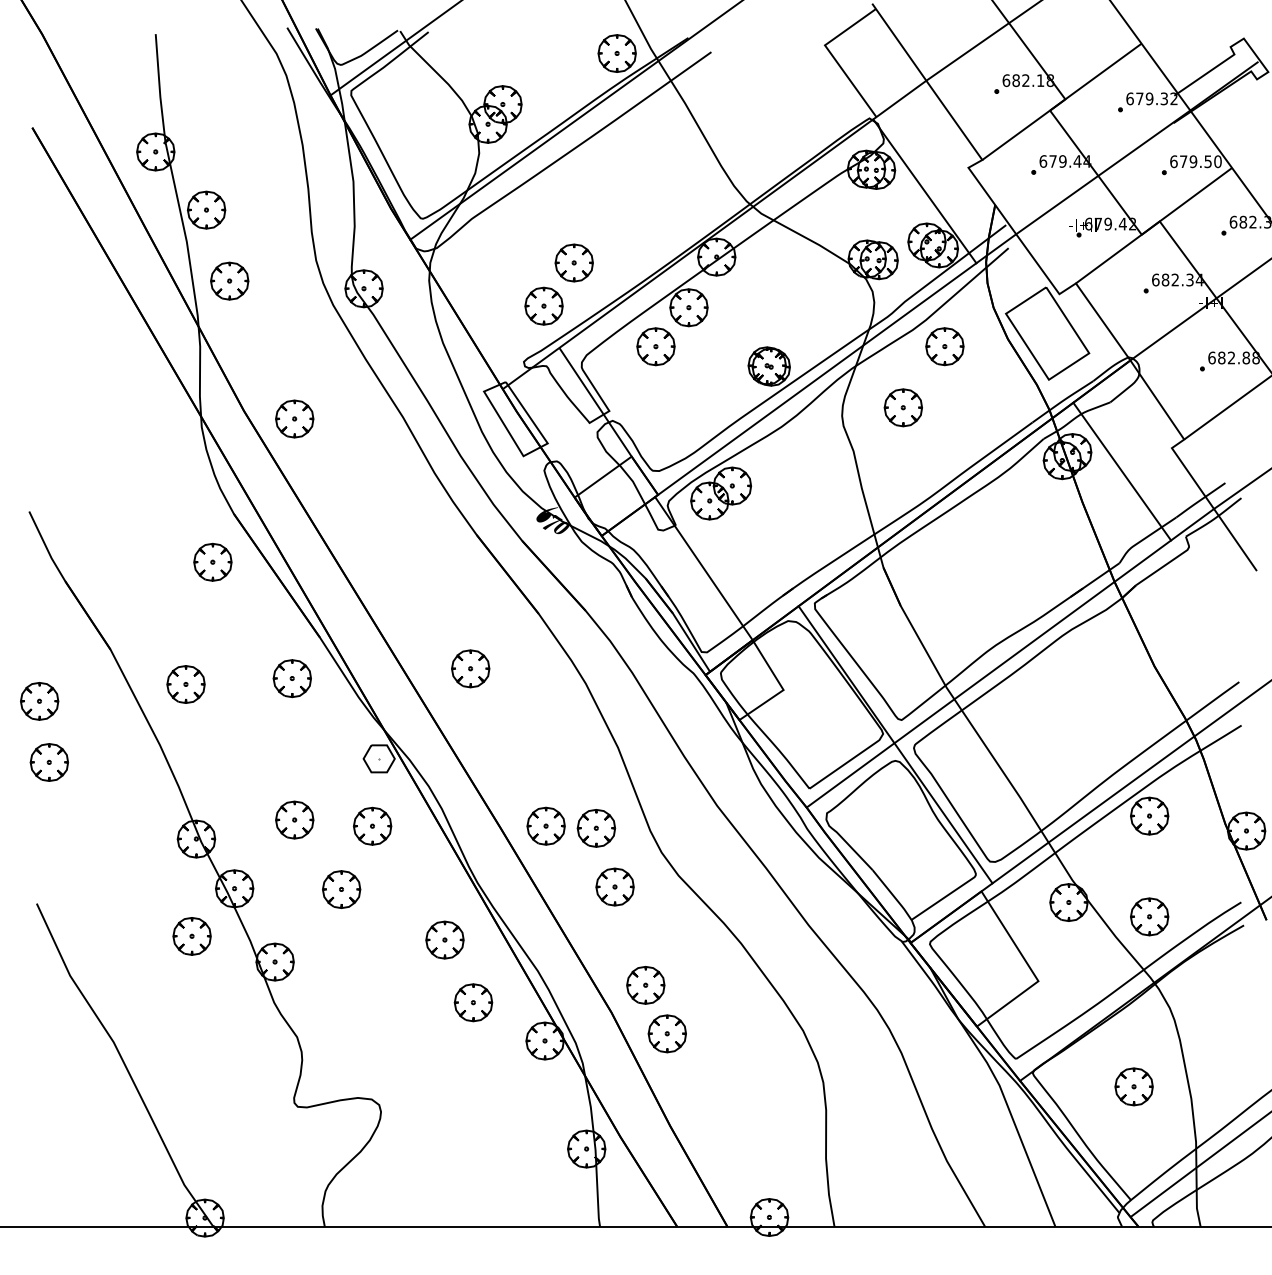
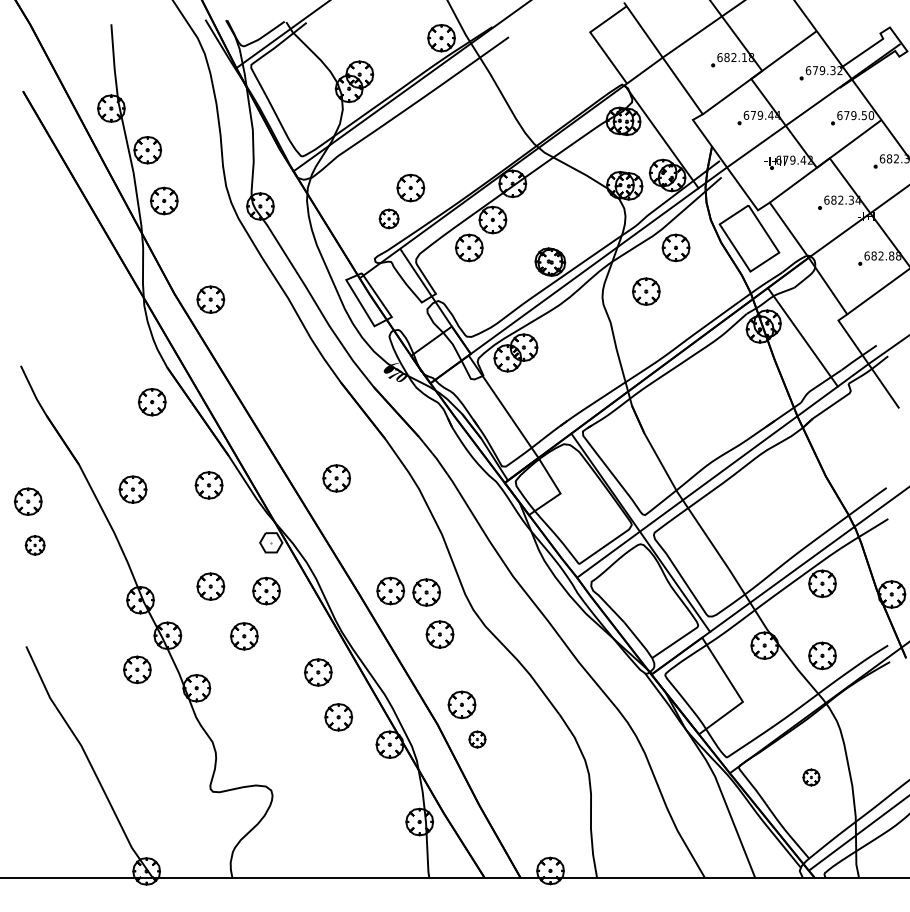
part: (543, 305) -> (388, 218), size x0.7
part: (48, 762) -> (34, 545), size x0.7
part: (667, 1033) -> (477, 739), size x0.6
part: (1134, 1086) -> (811, 777), size x0.6

